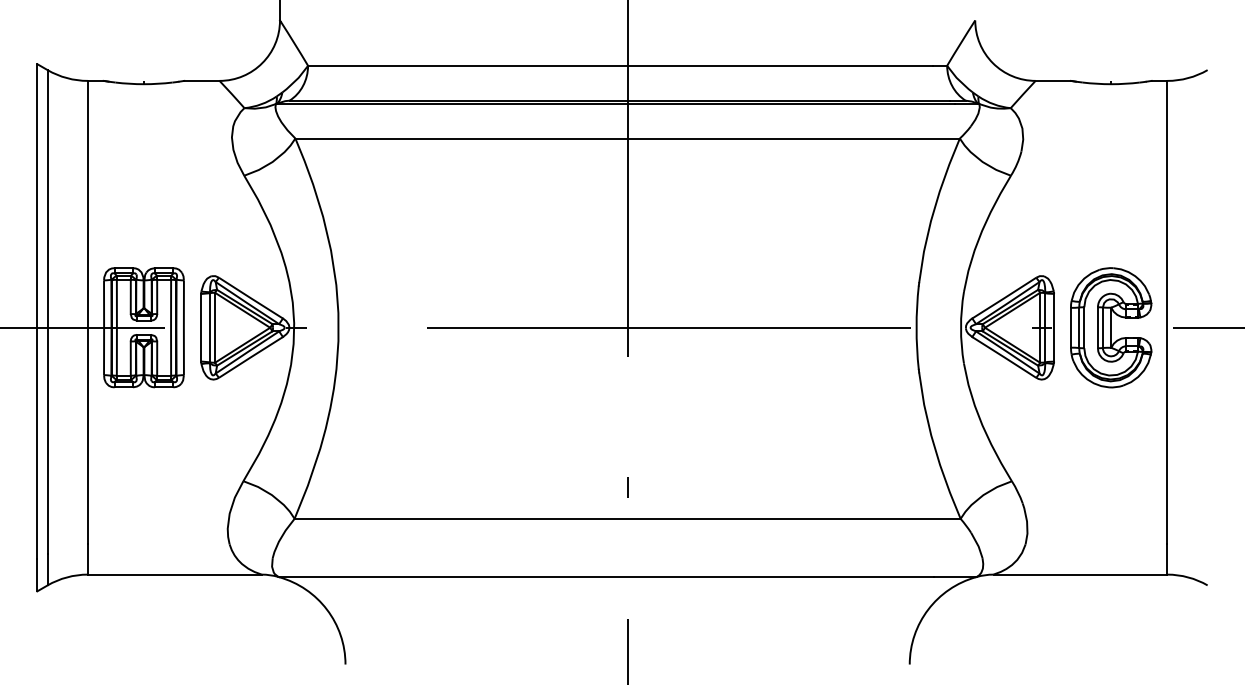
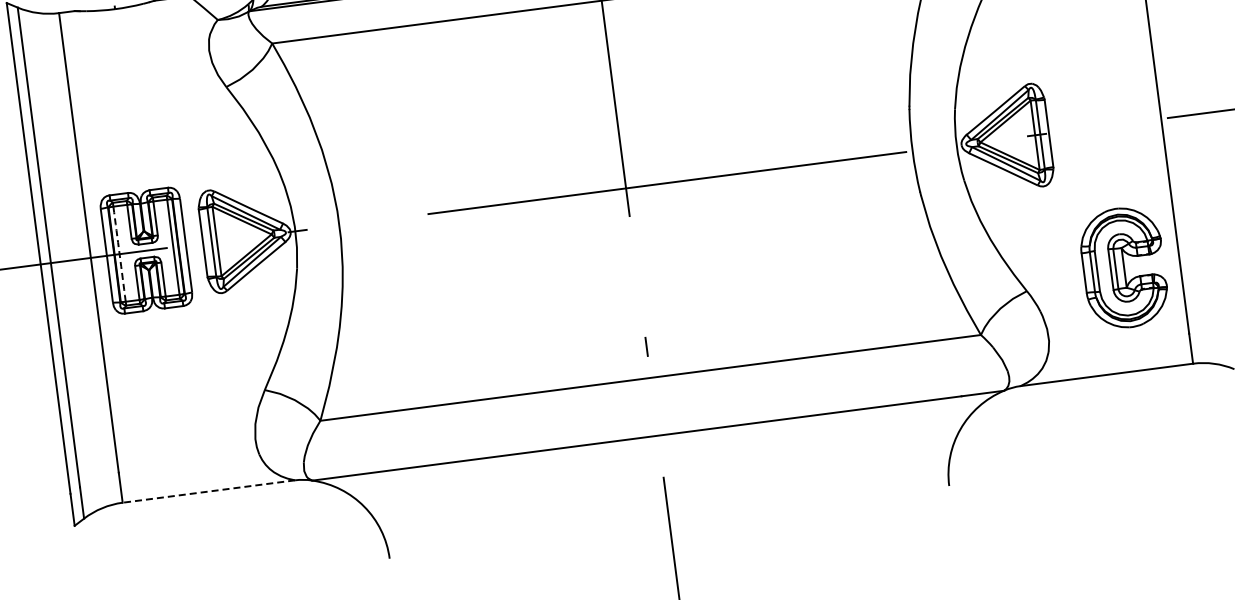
arc: (116, 327) -> (119, 253), solid -> dashed
part: (1111, 327) -> (1124, 267), moved
line: (174, 574) -> (208, 491), solid -> dashed

